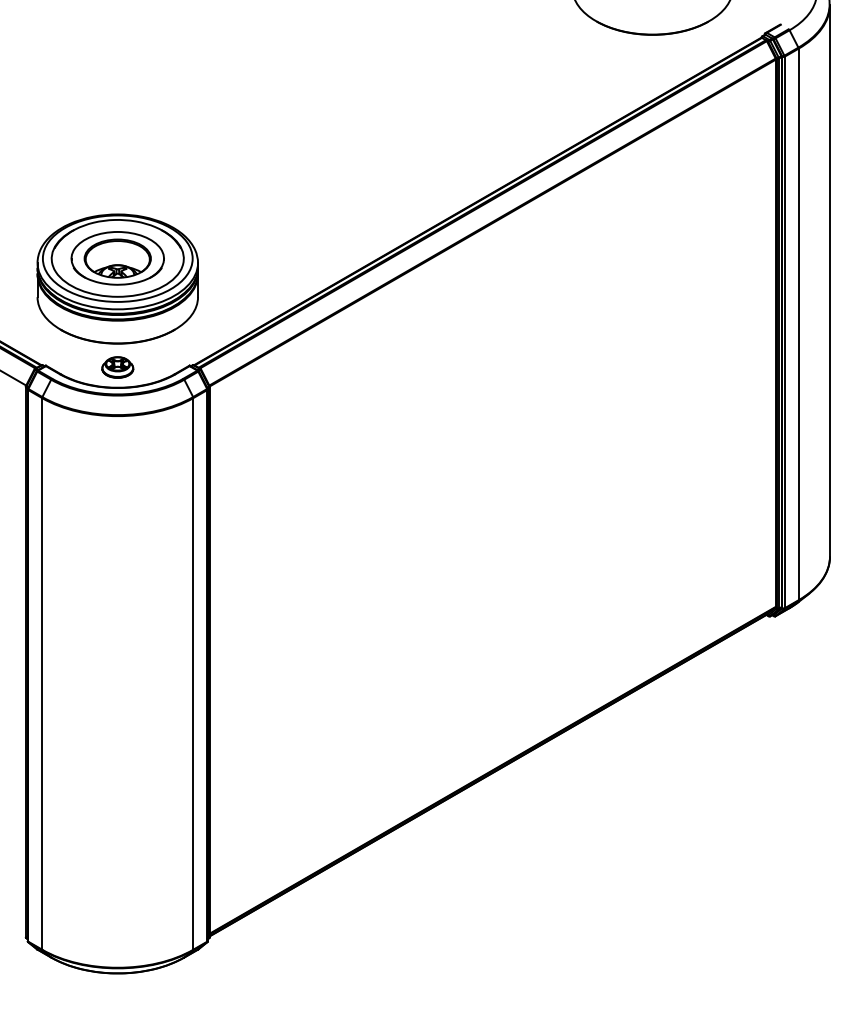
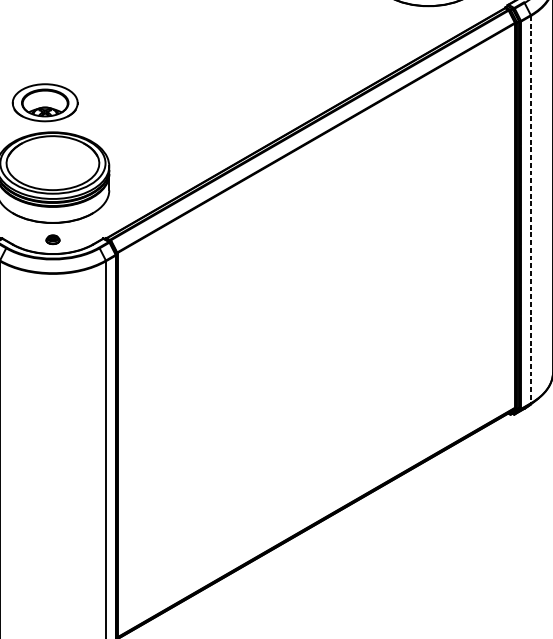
part: (117, 258) -> (45, 102), moved
line: (798, 324) -> (530, 209), solid -> dashed
part: (117, 367) -> (52, 239), size x0.6

